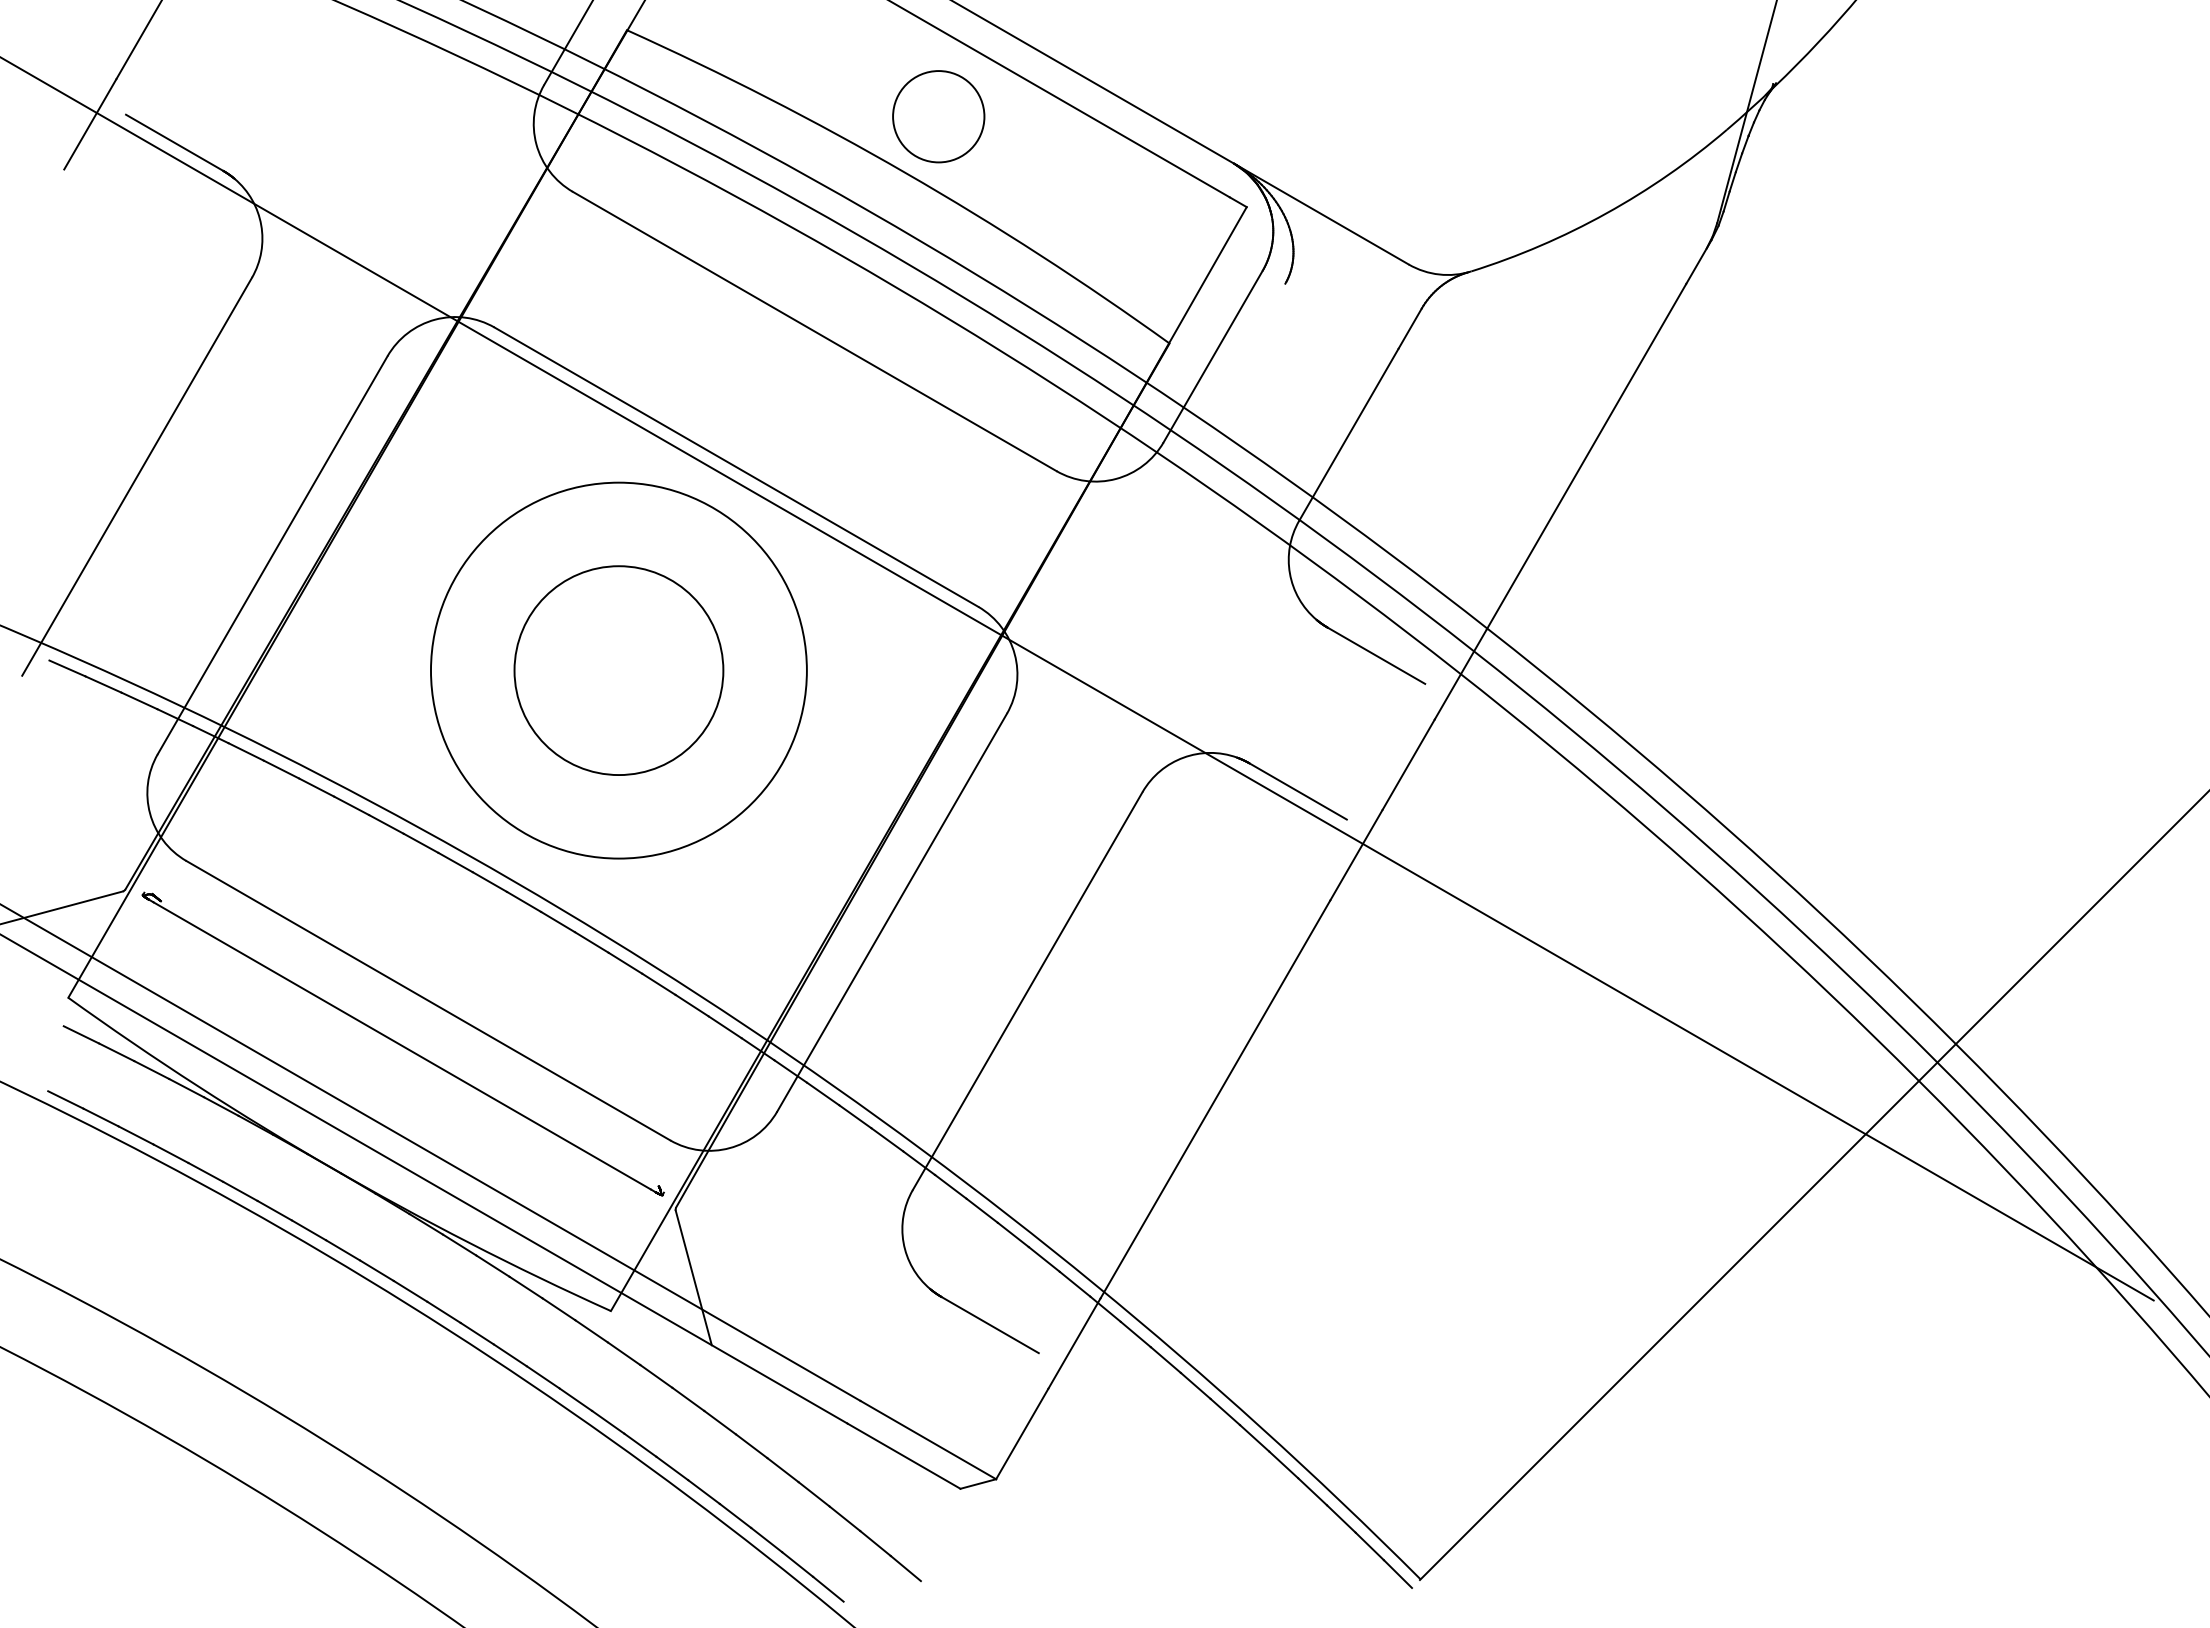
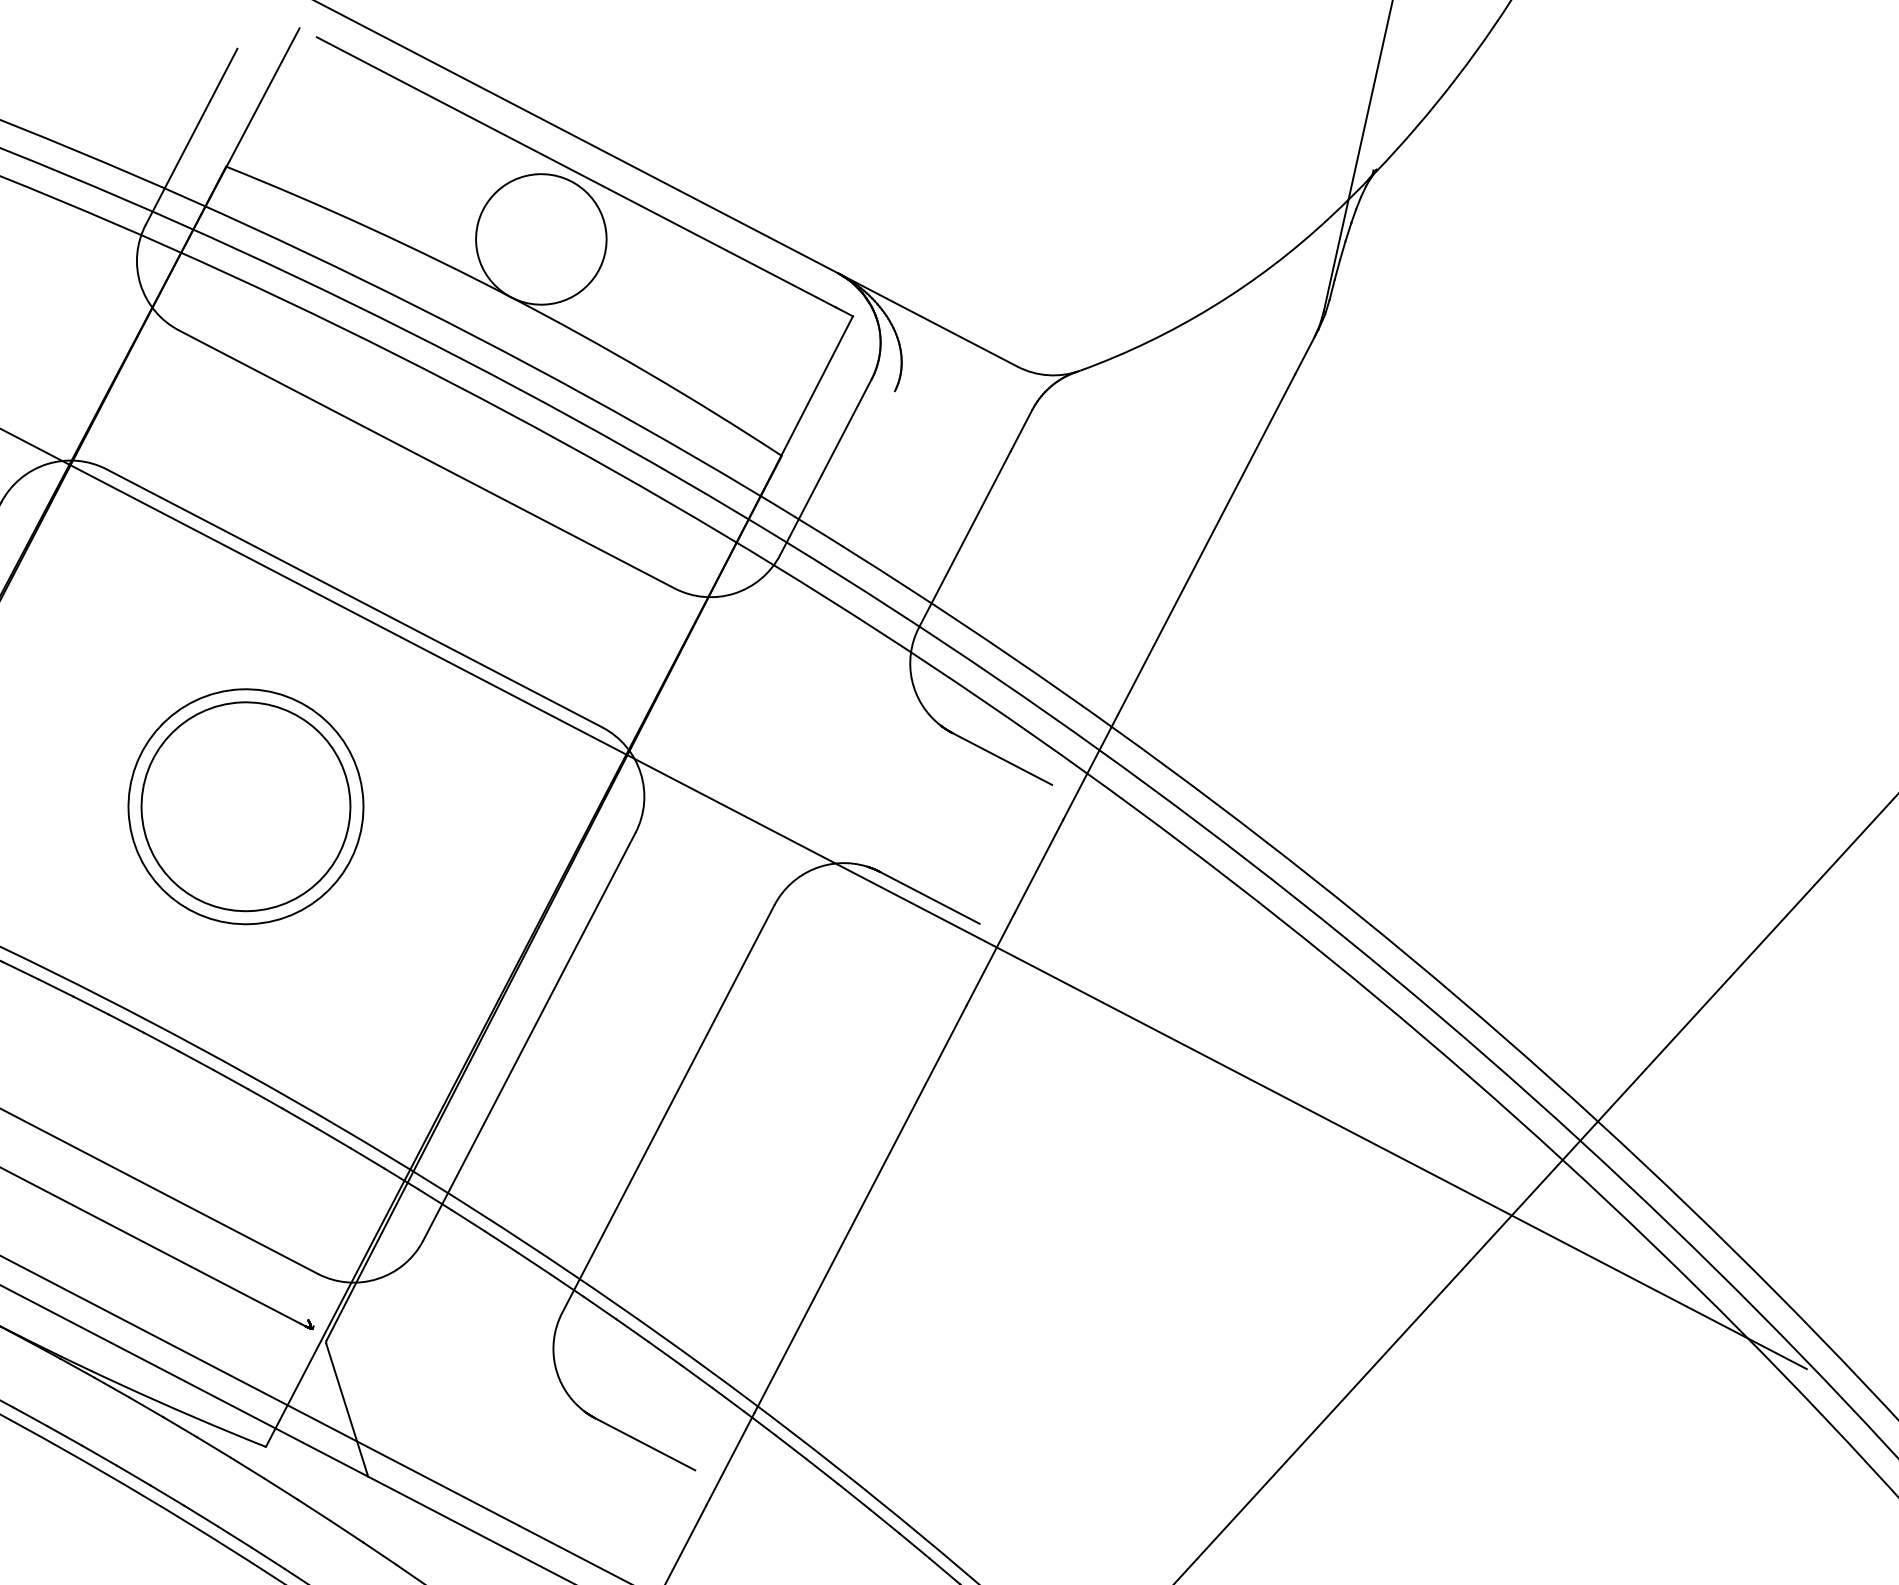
circle: (938, 116) -> (541, 239), size x1.43
circle: (618, 670) -> (245, 806), size x0.62

